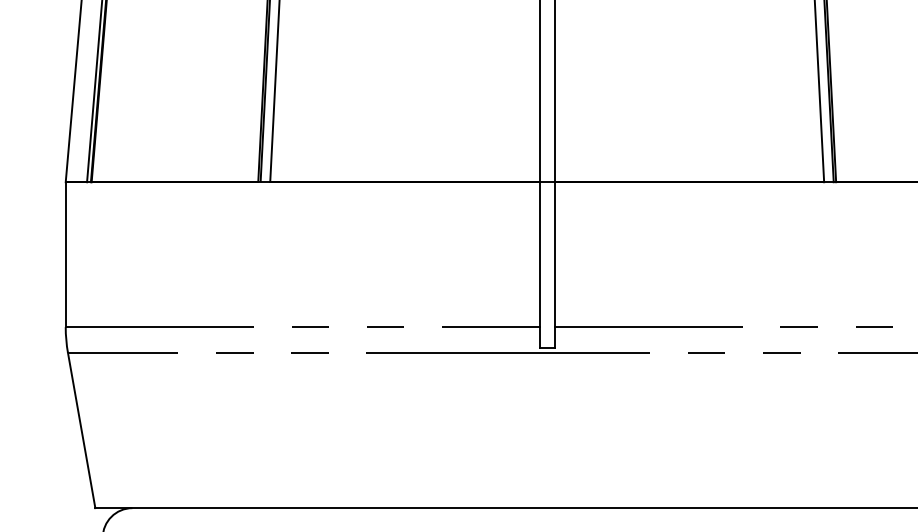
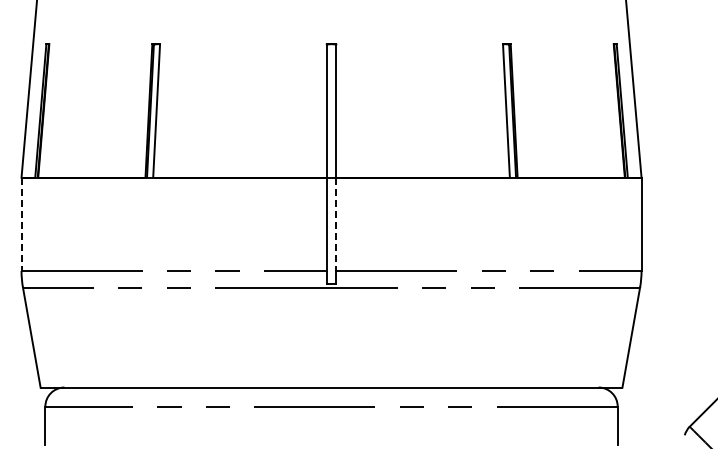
line: (65, 254) -> (21, 224), solid -> dashed
line: (554, 254) -> (336, 224), solid -> dashed

